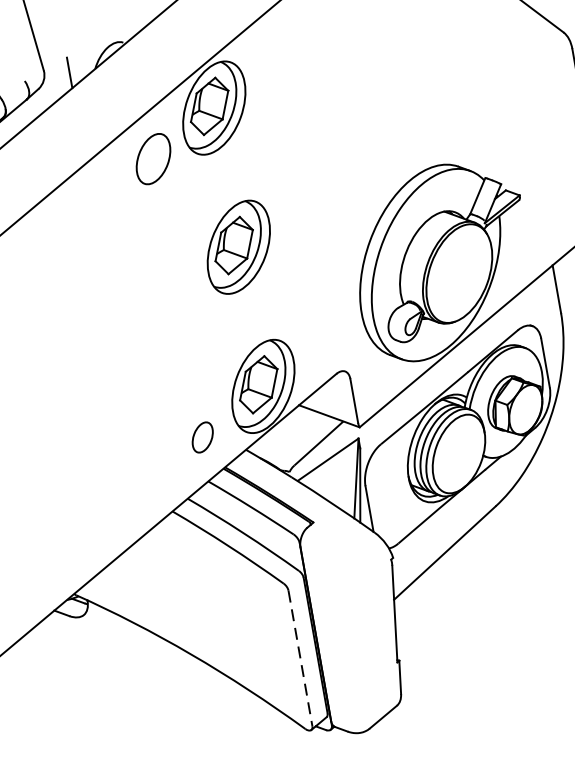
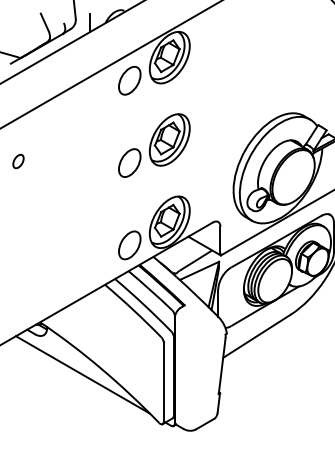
part: (177, 297) -> (129, 162), added
part: (202, 437) -> (129, 245), size x1.67
line: (300, 659) -> (163, 382), dashed -> solid
line: (161, 669) -> (82, 374), added

